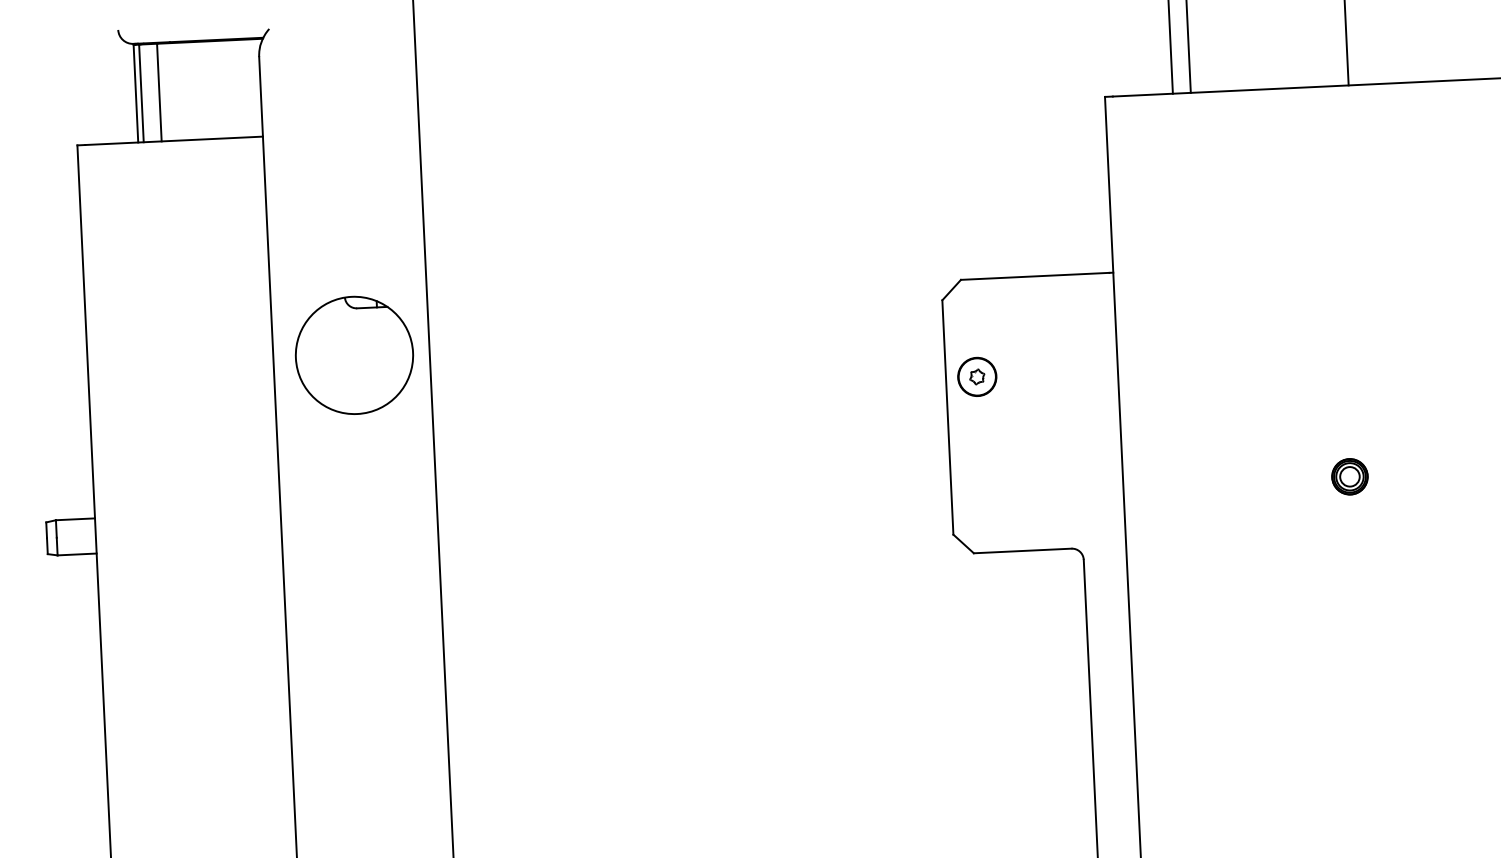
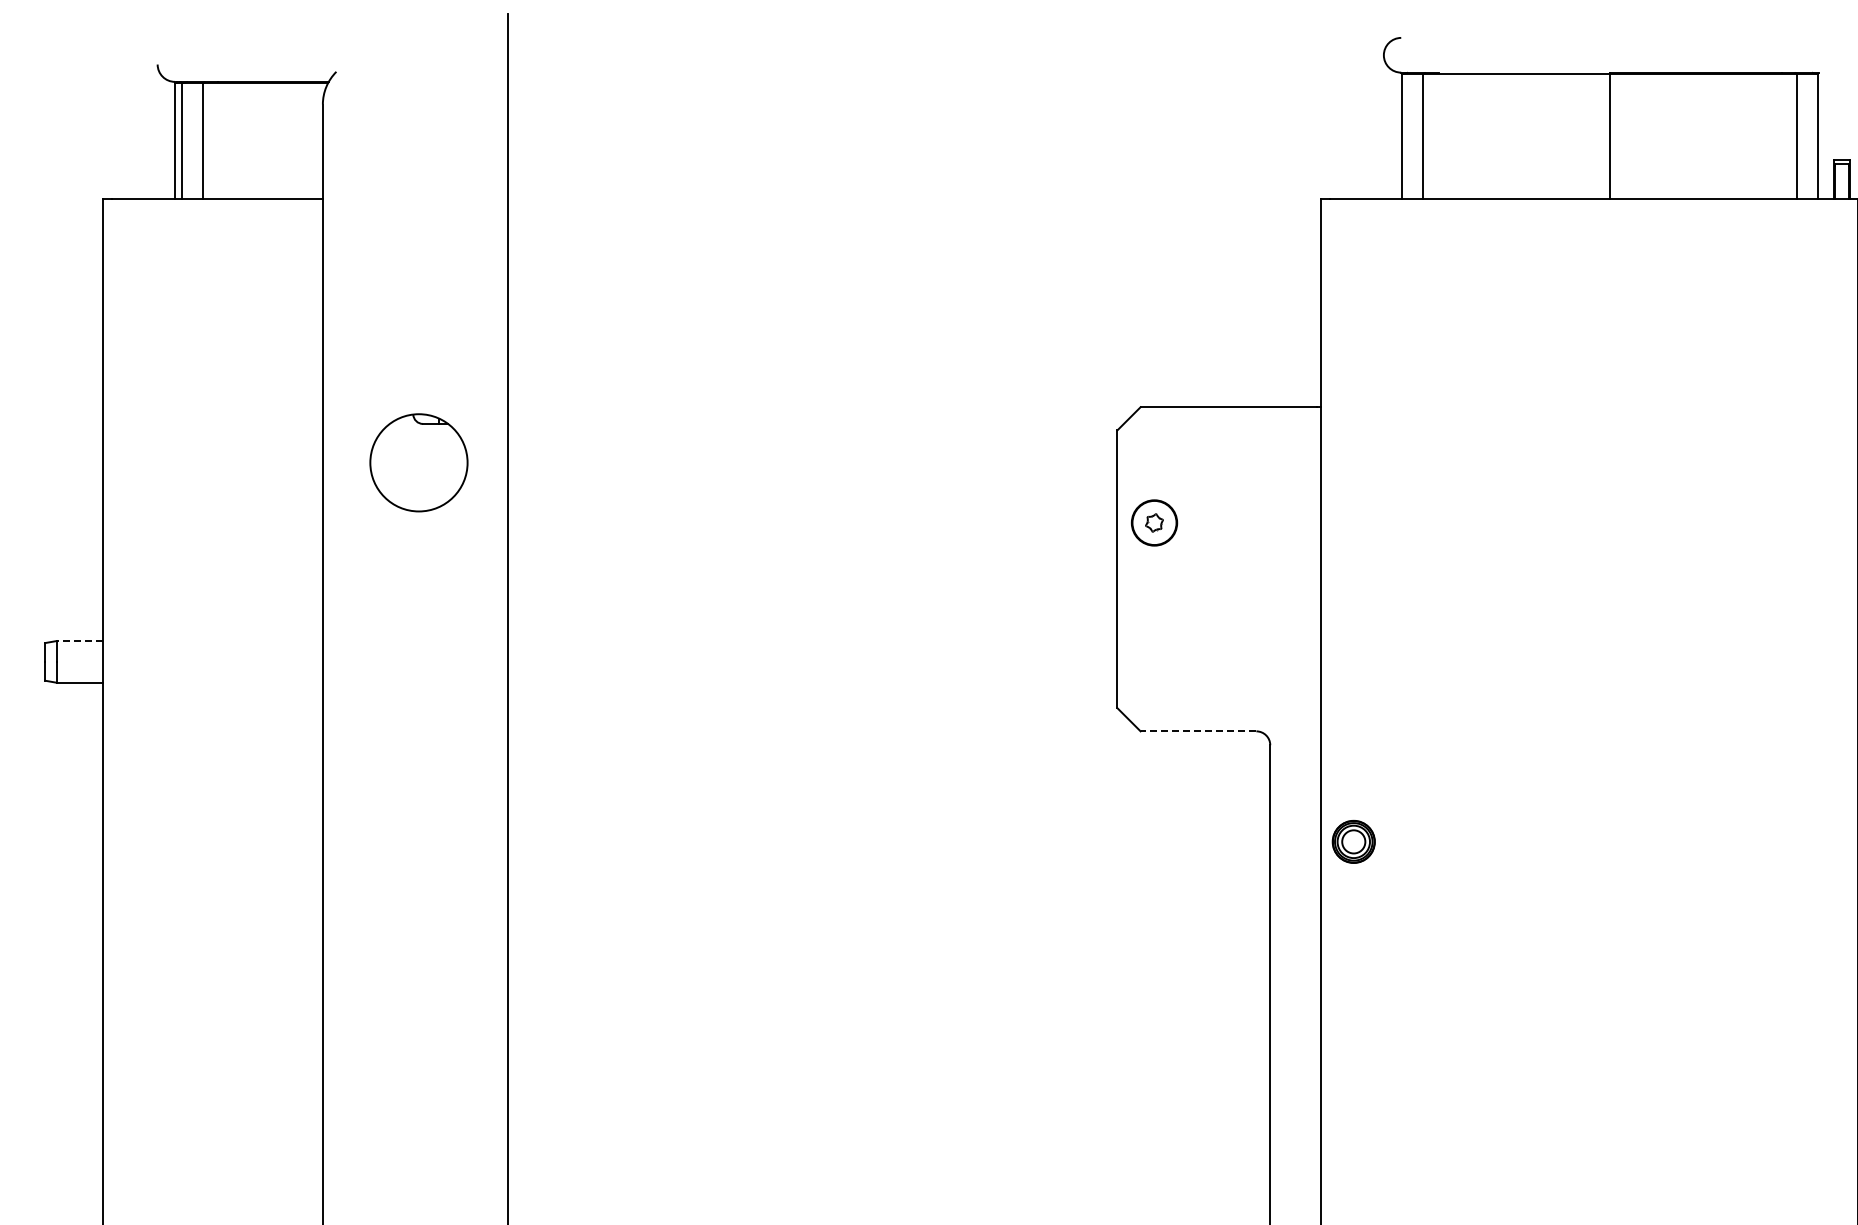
part: (354, 355) -> (418, 462), size x0.7
part: (1349, 476) -> (1353, 841), moved
line: (75, 519) -> (79, 641), solid -> dashed
line: (1022, 551) -> (1198, 731), solid -> dashed

